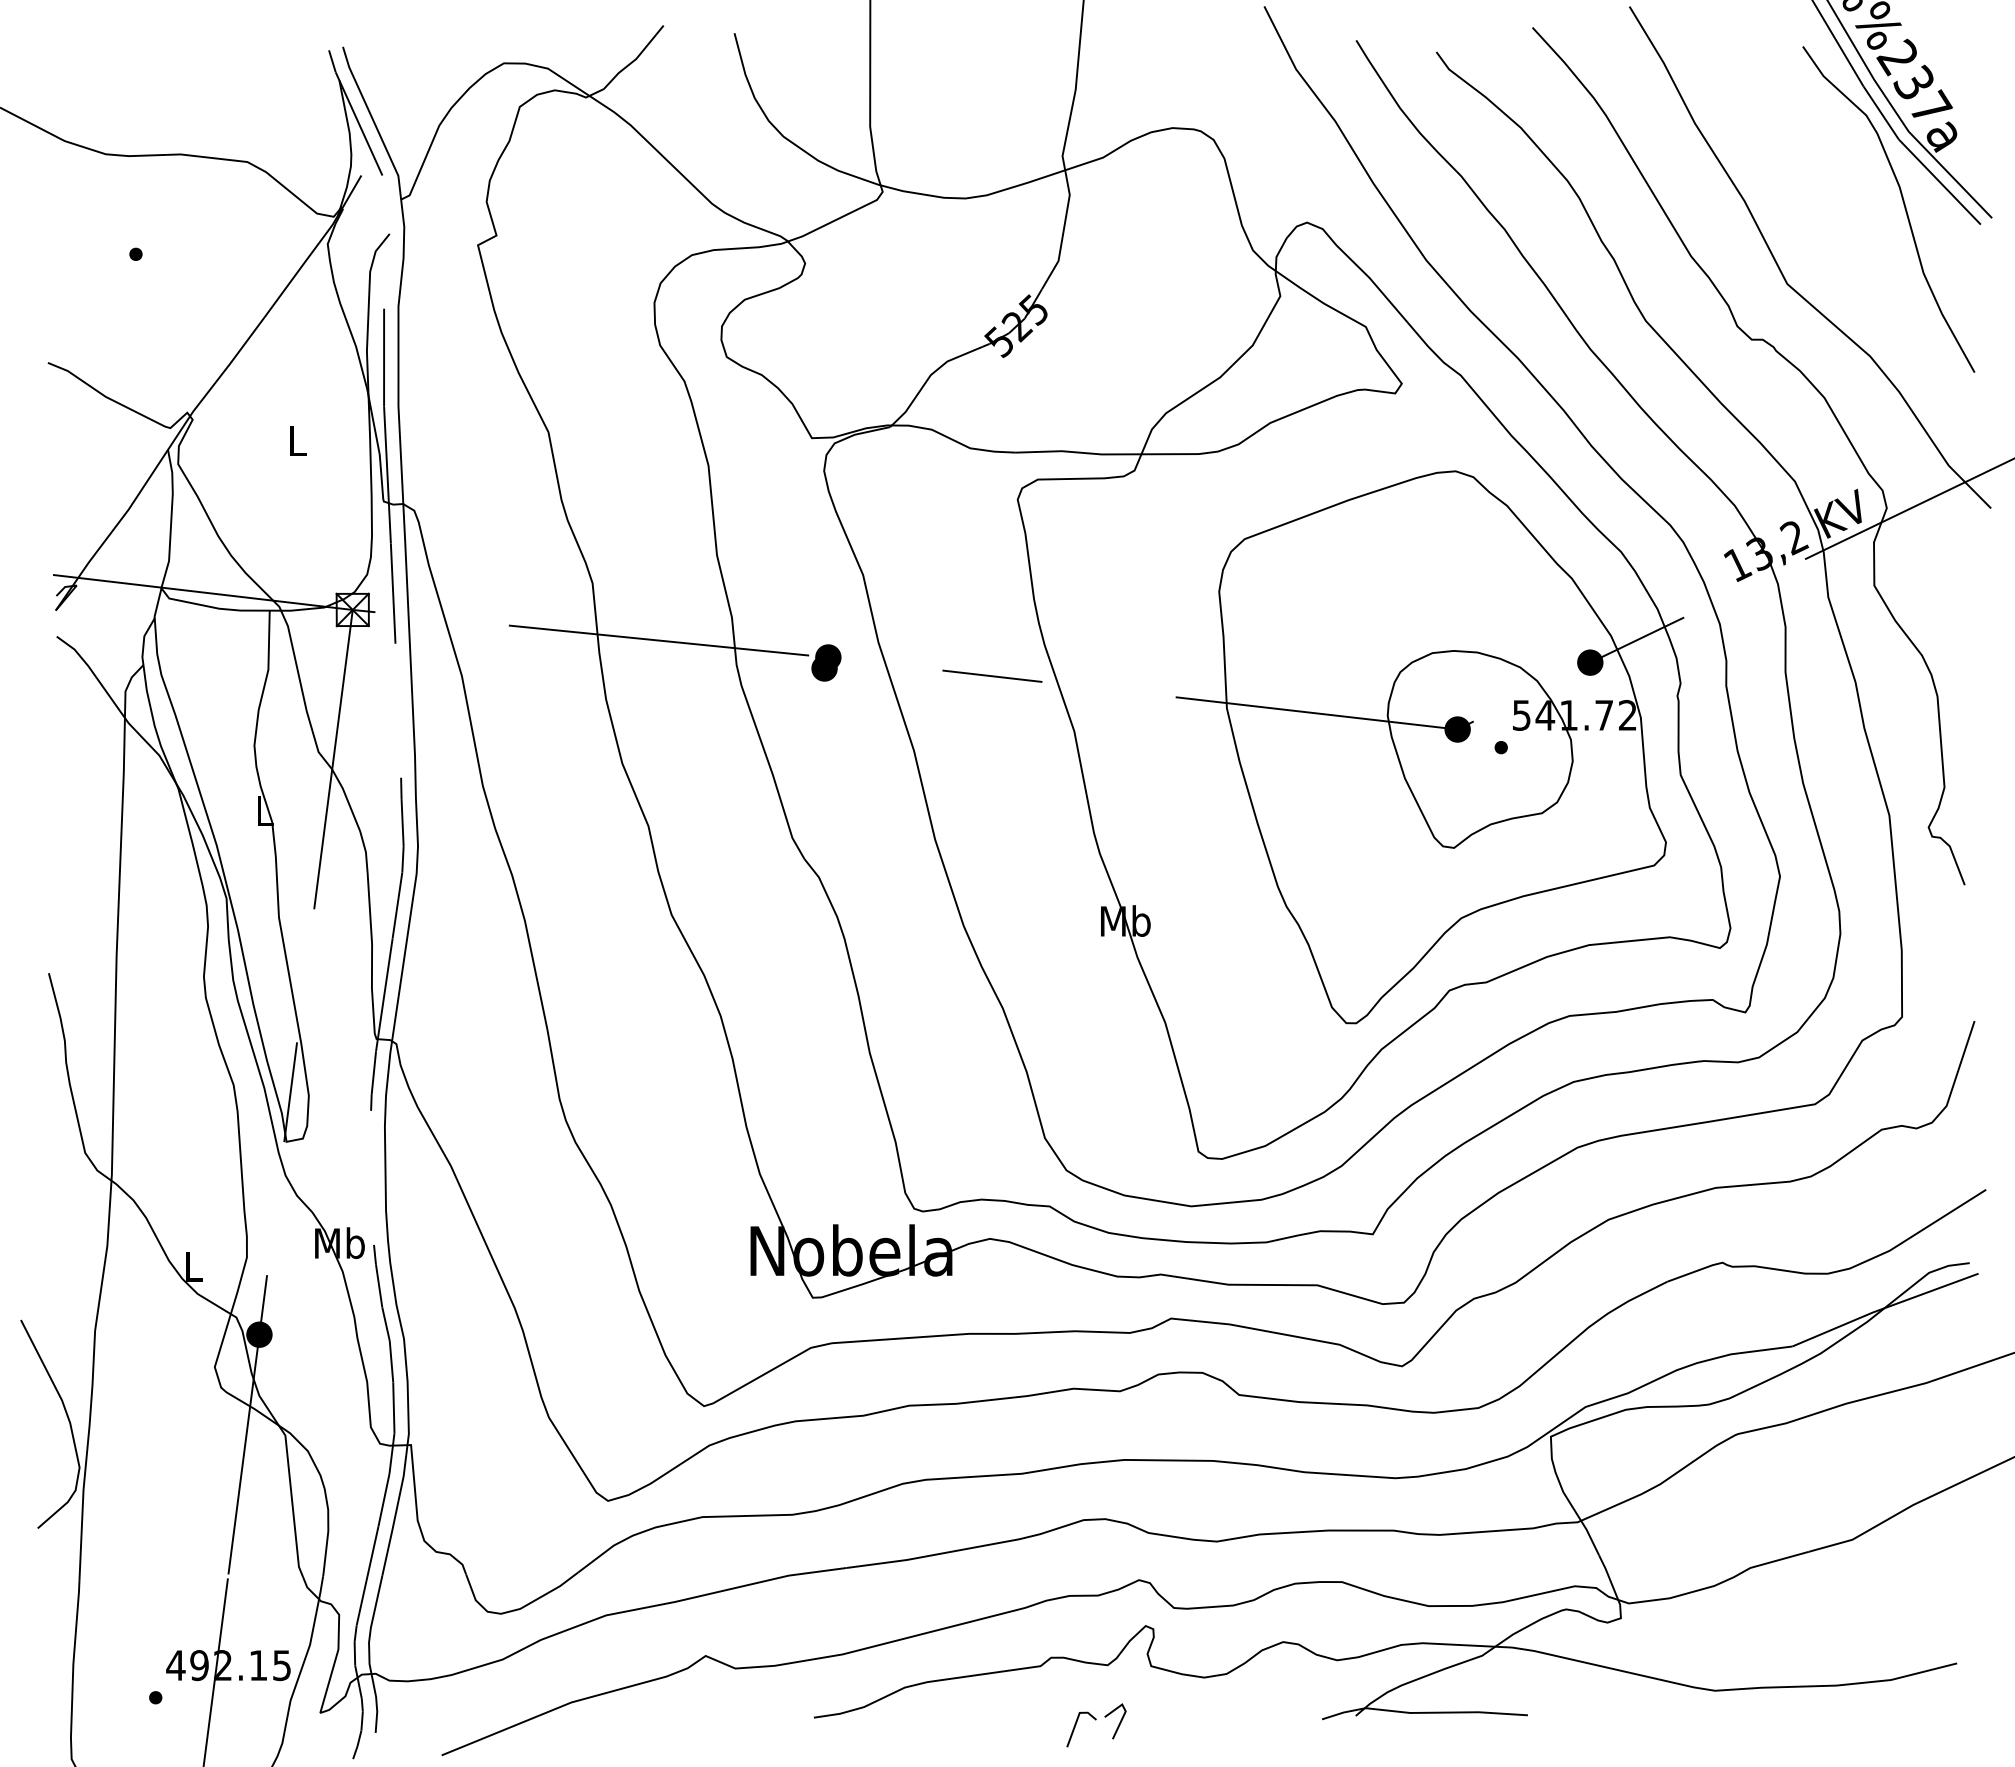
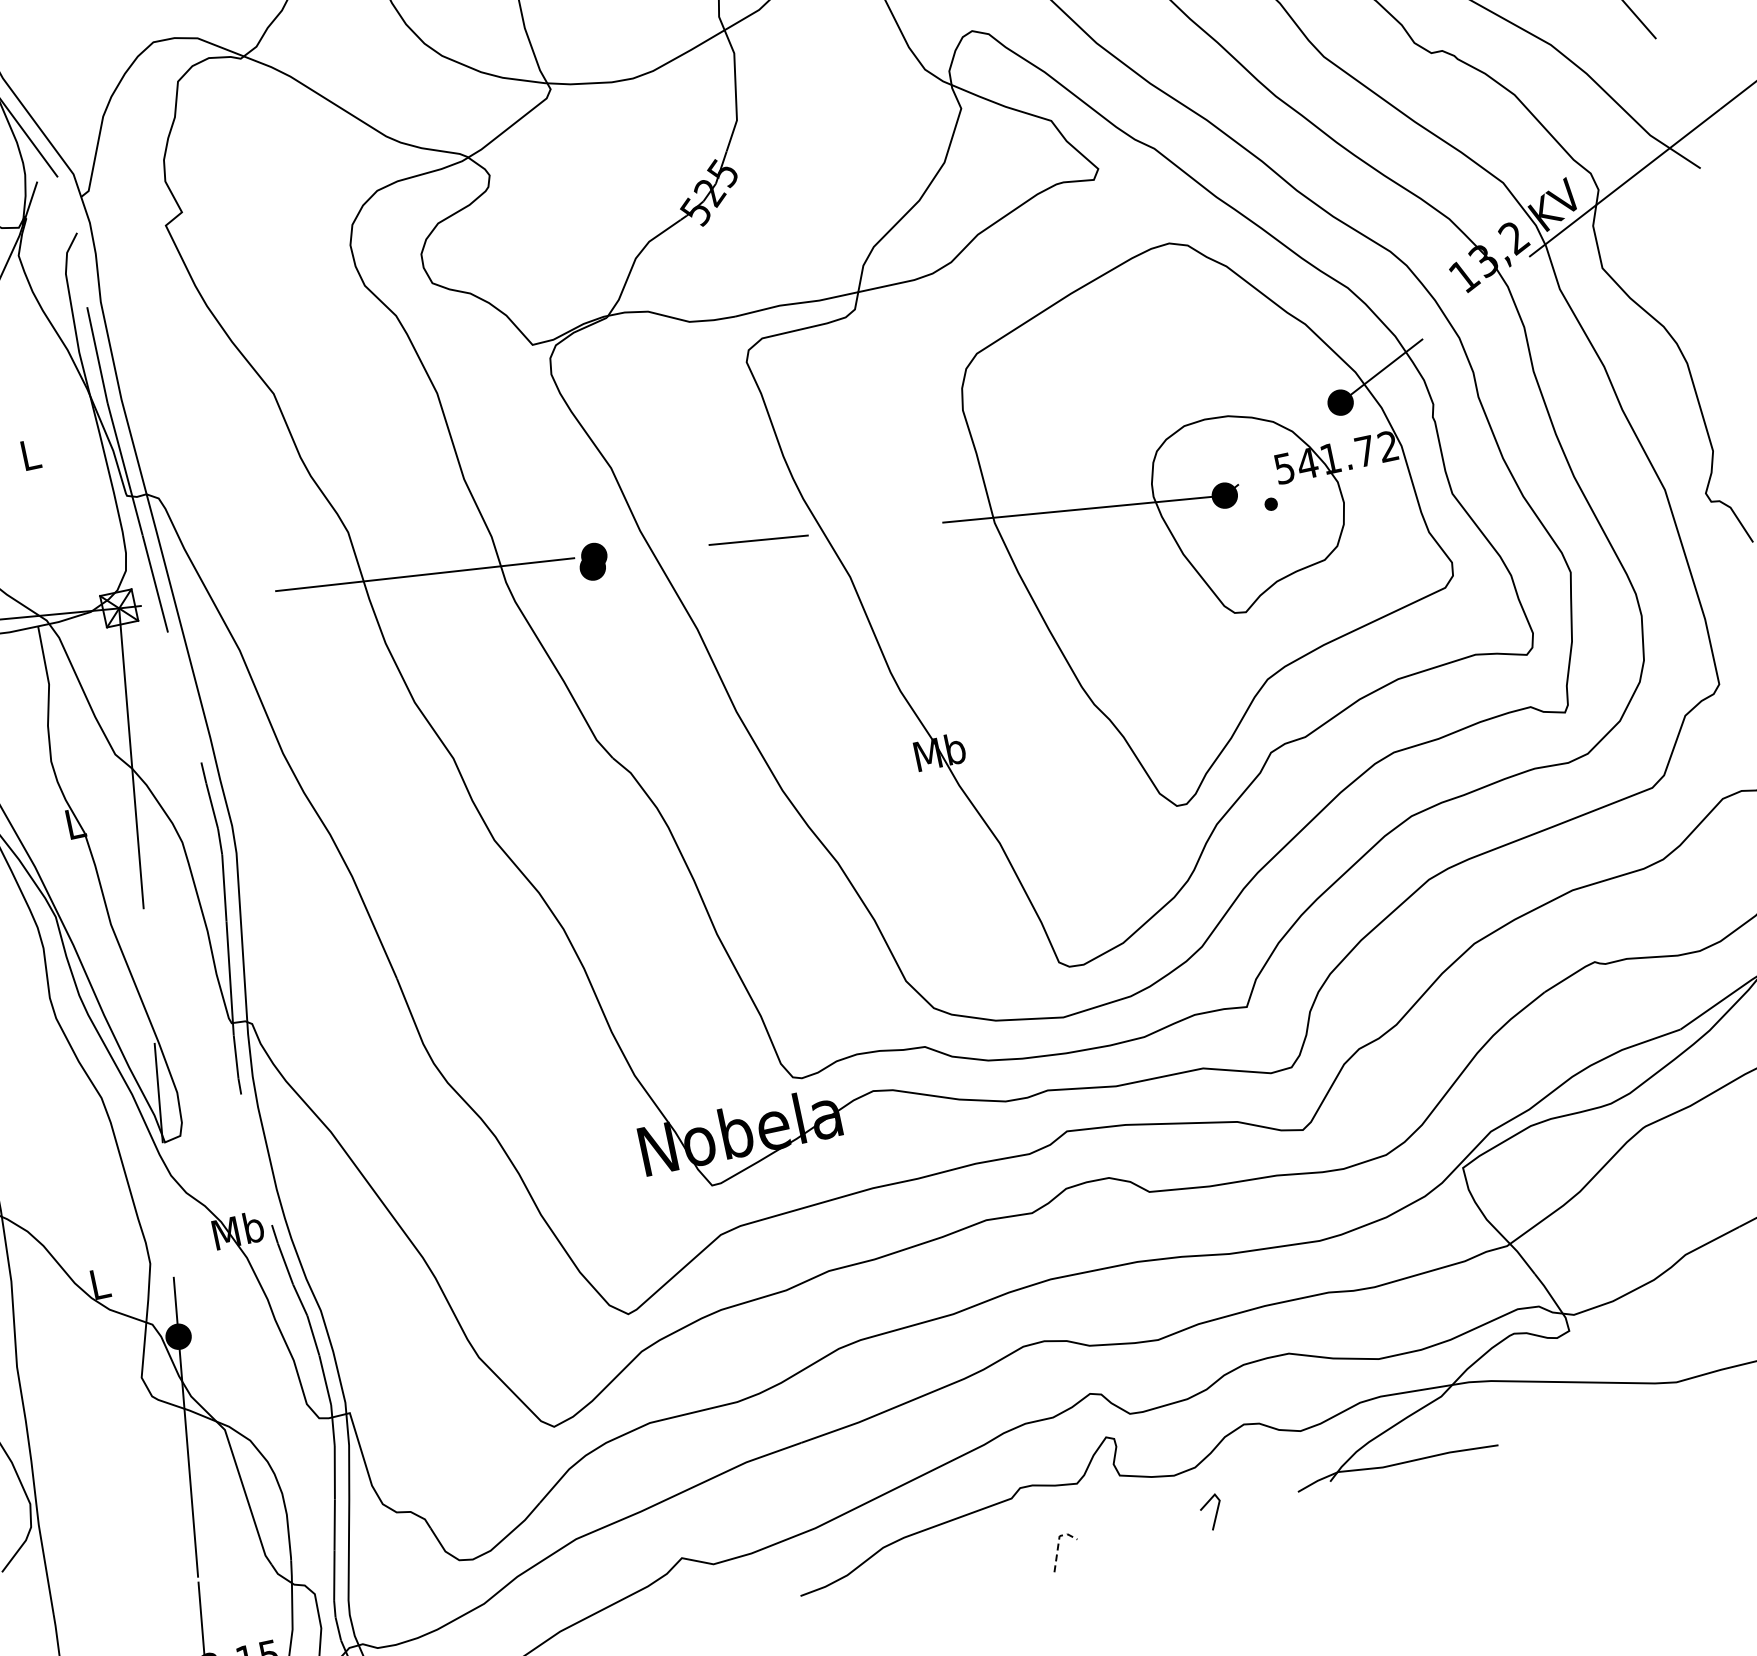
line: (1077, 1719) -> (1058, 1543), solid -> dashed
line: (1119, 1722) -> (1215, 1512), moved

